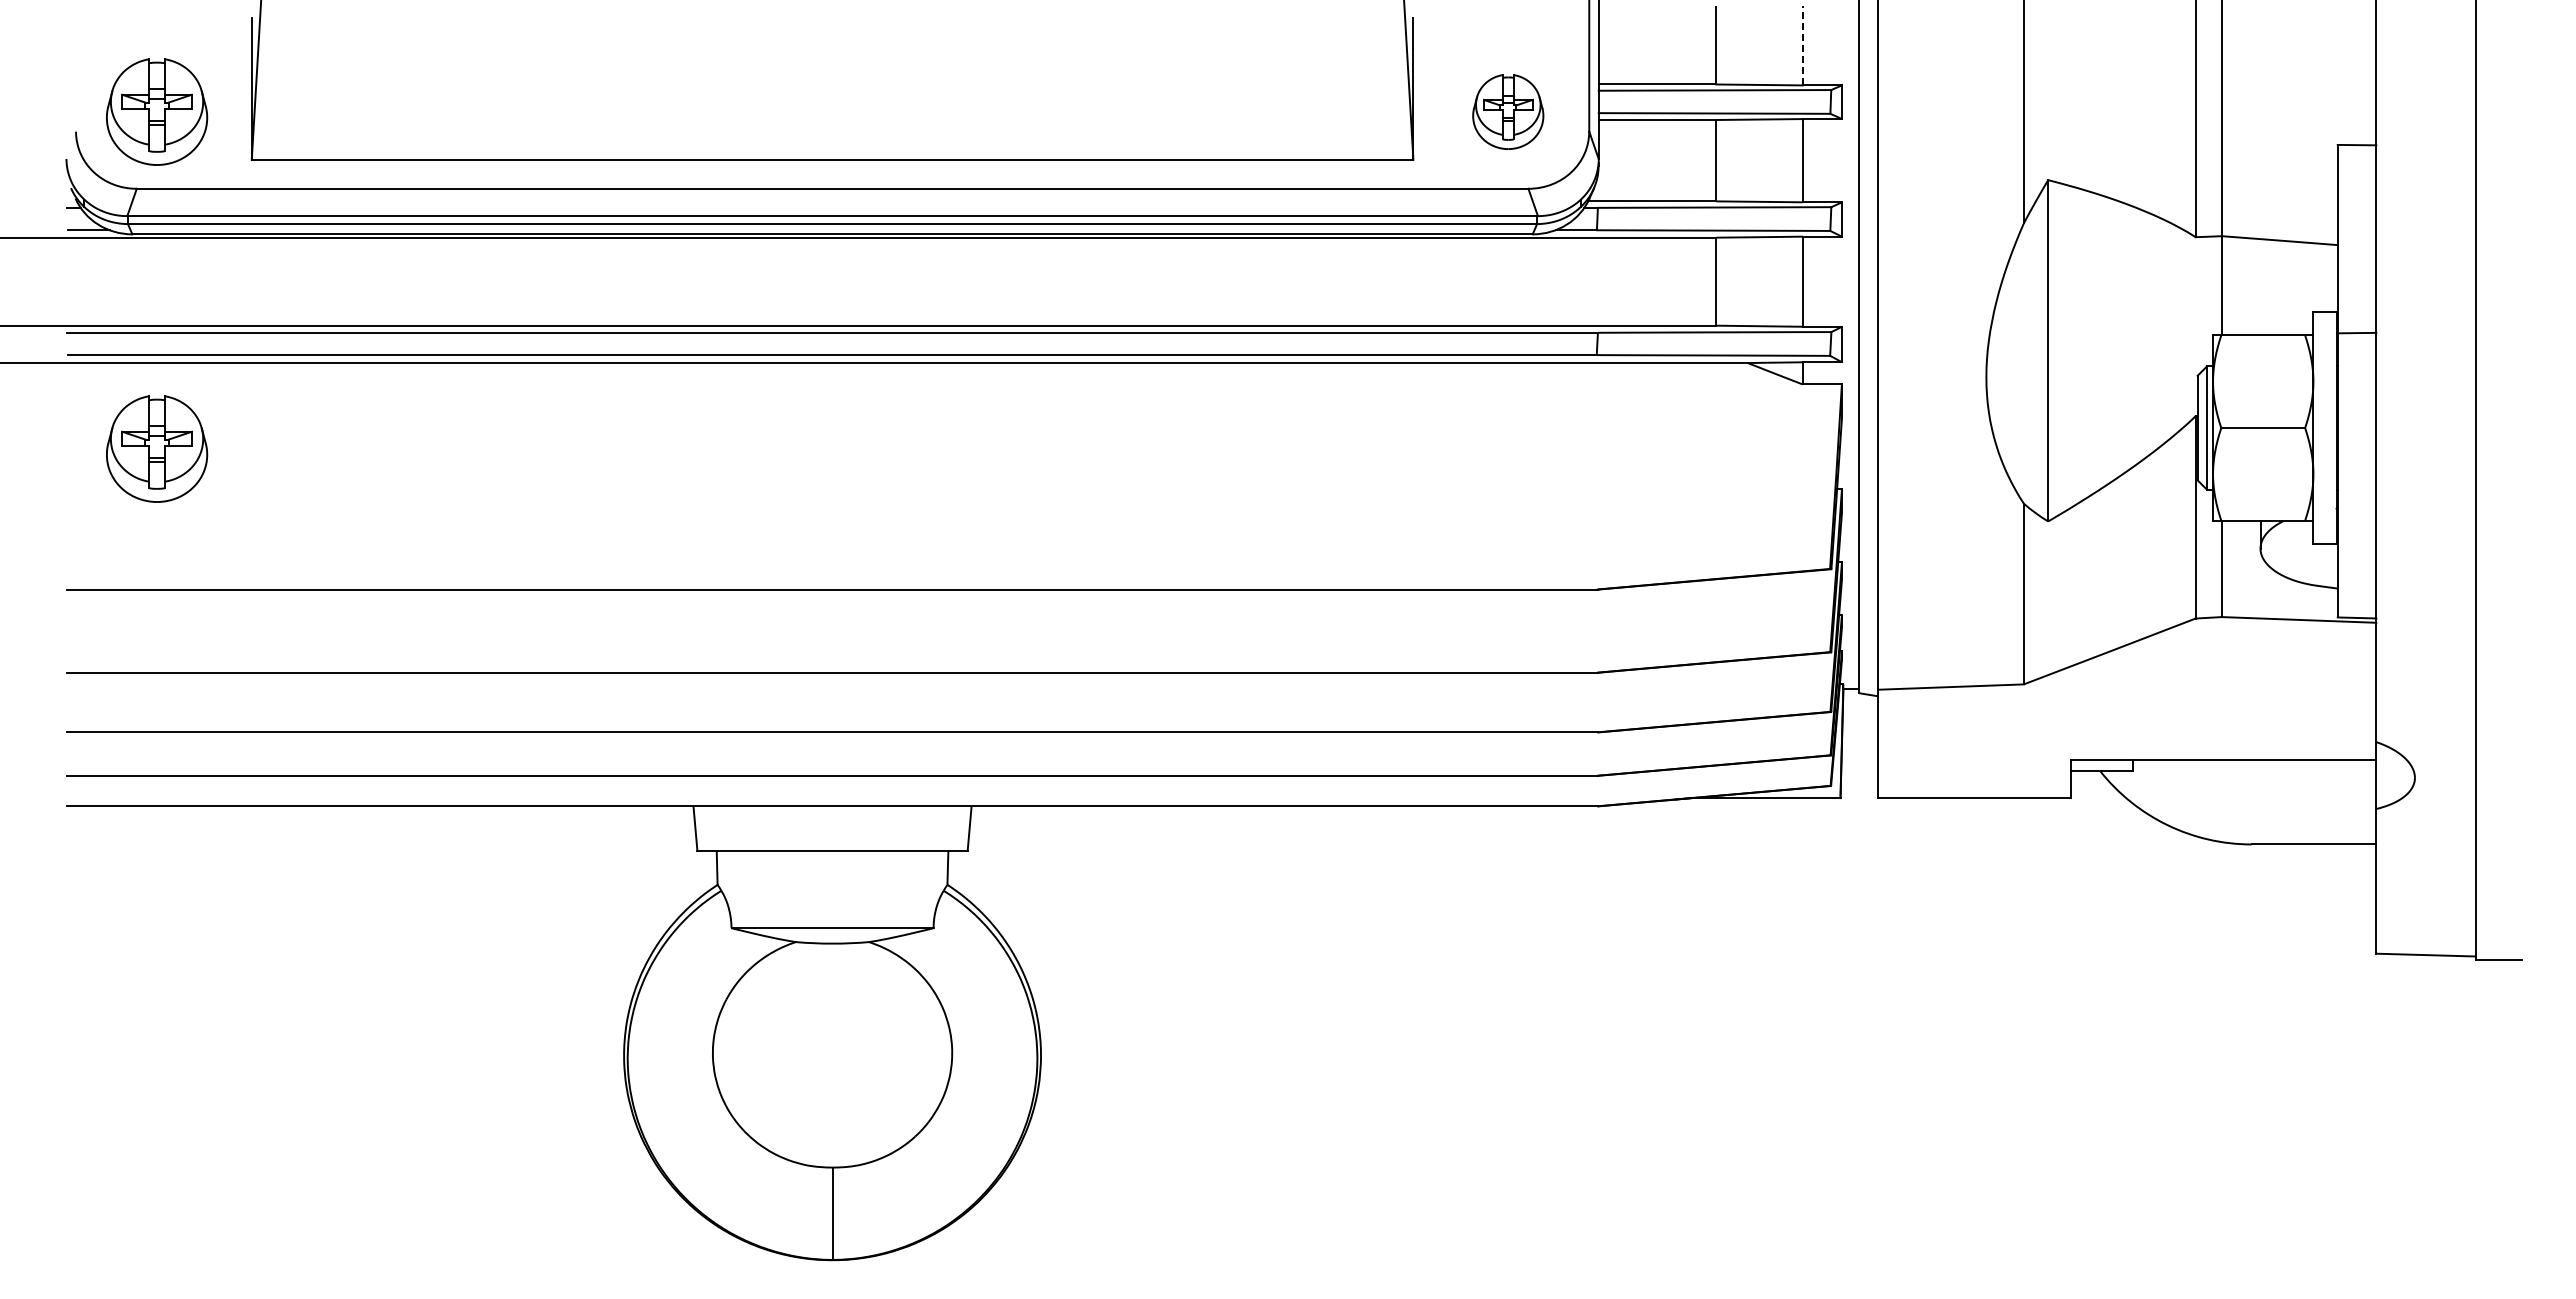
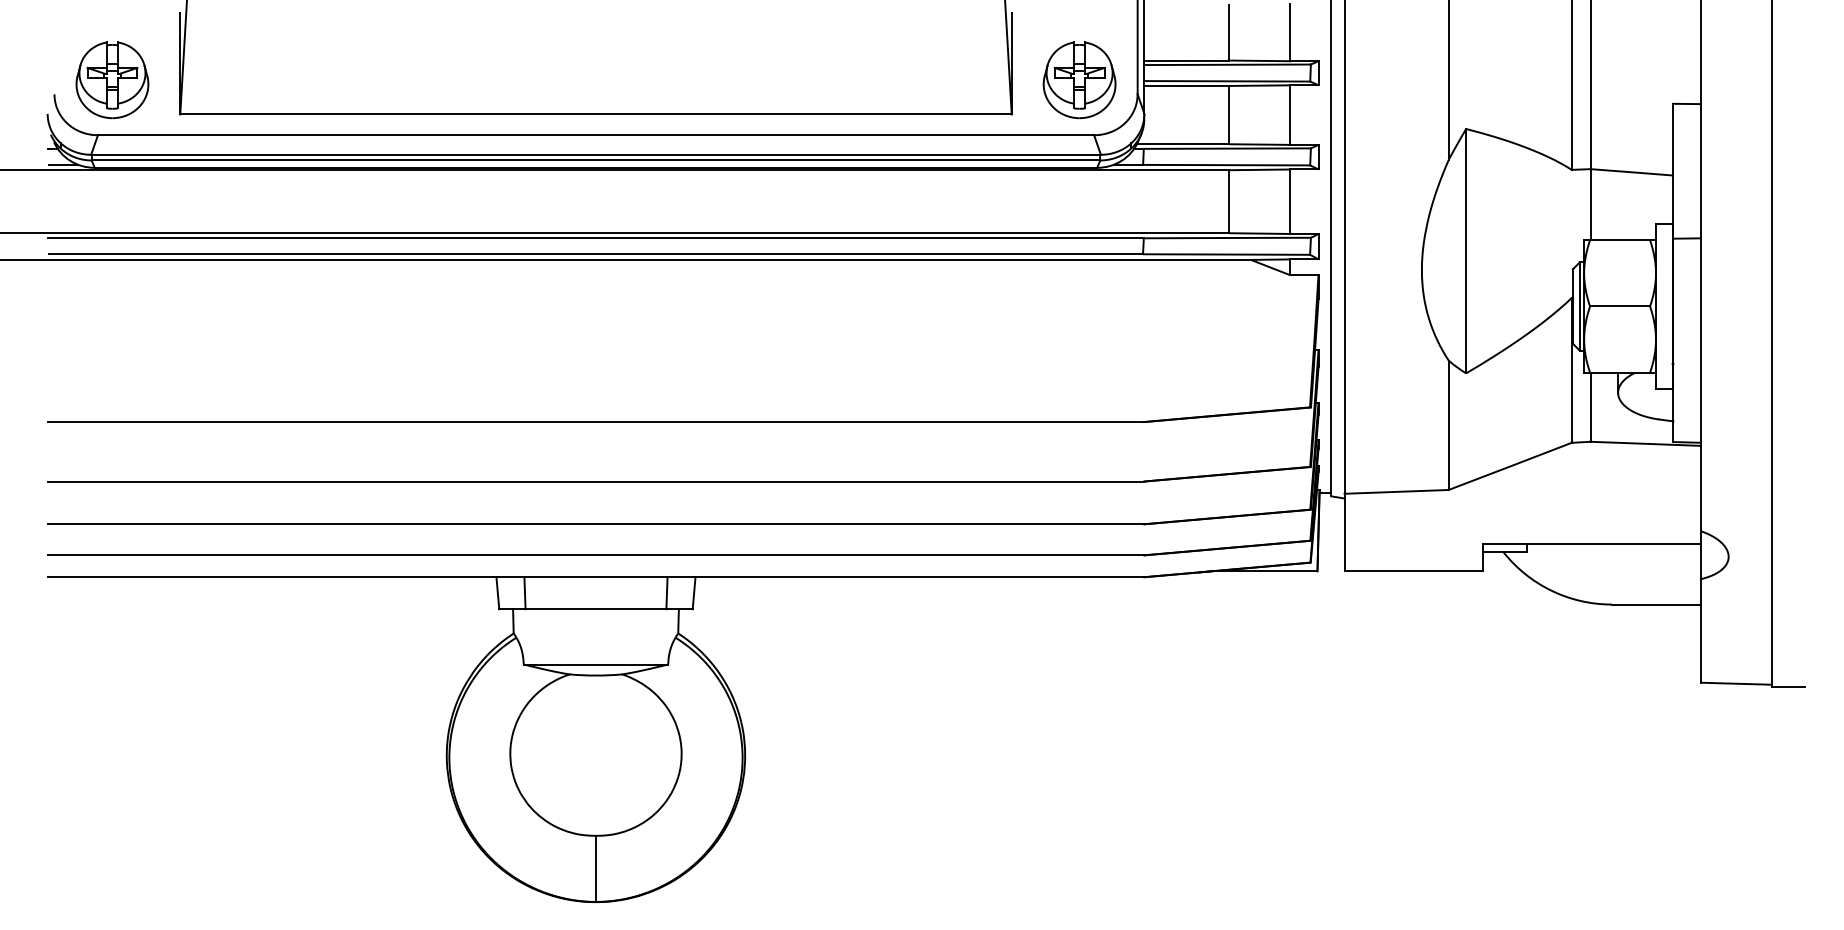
line: (1802, 45) -> (1290, 32), dashed -> solid
part: (1508, 111) -> (1079, 79), size x1.43
part: (157, 448) -> (112, 321), removed
line: (733, 828) -> (525, 593), added
line: (931, 828) -> (666, 593), added

